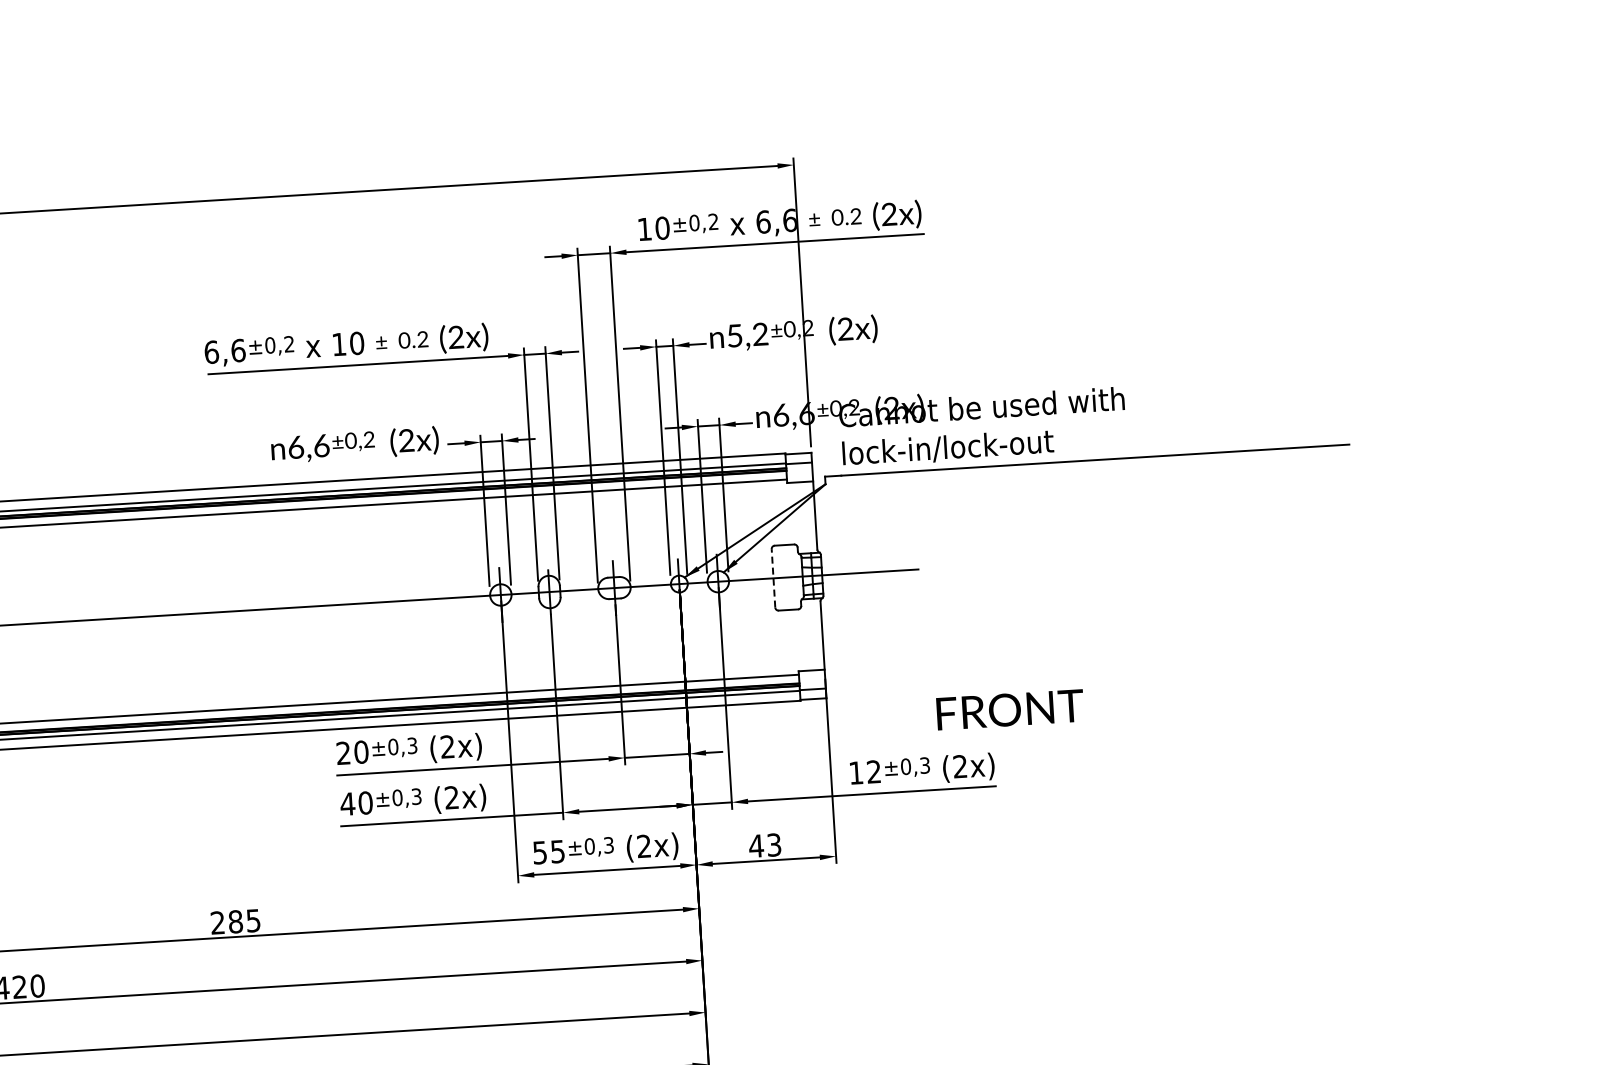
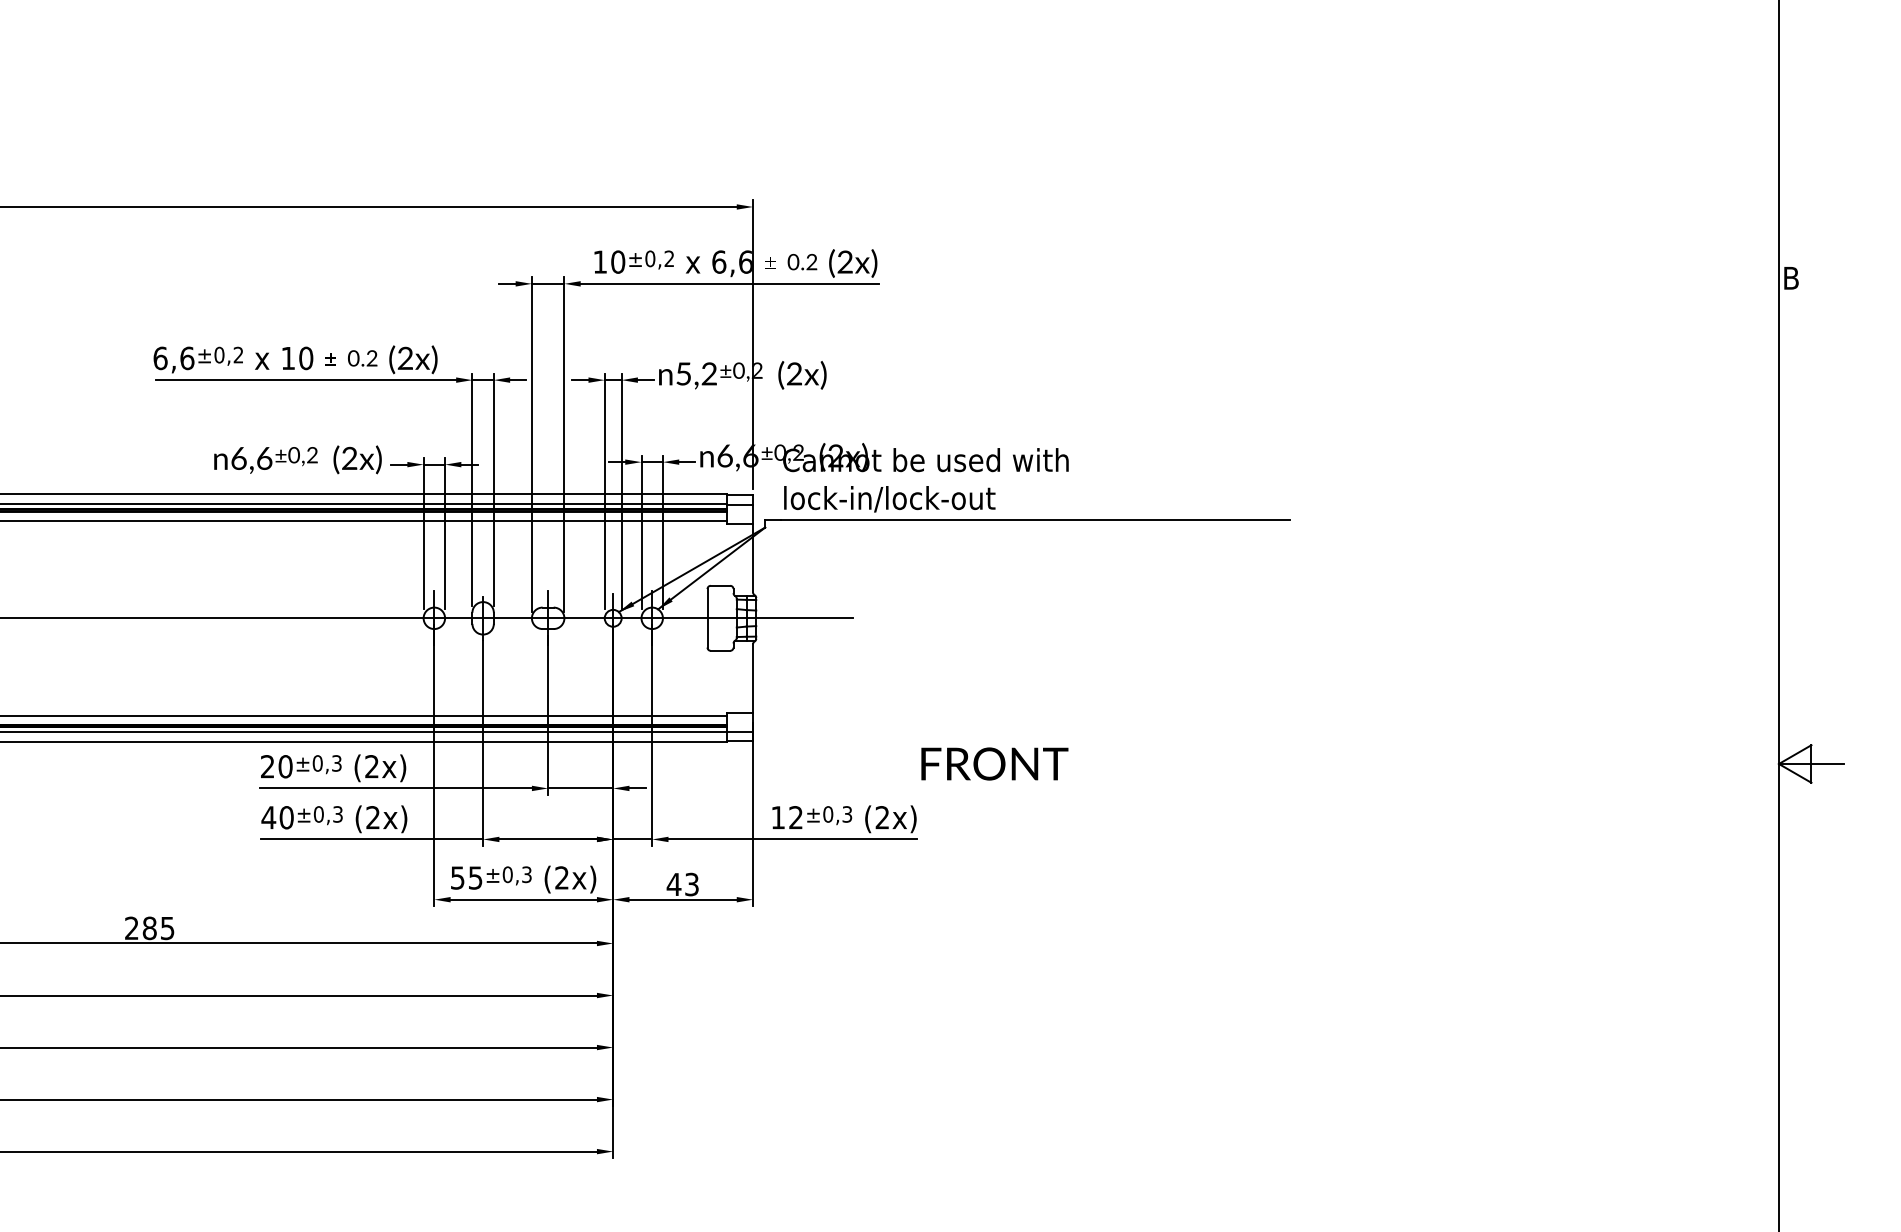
line: (773, 577) -> (707, 617), dashed -> solid
text: (1009, 709) -> (994, 763), moved

